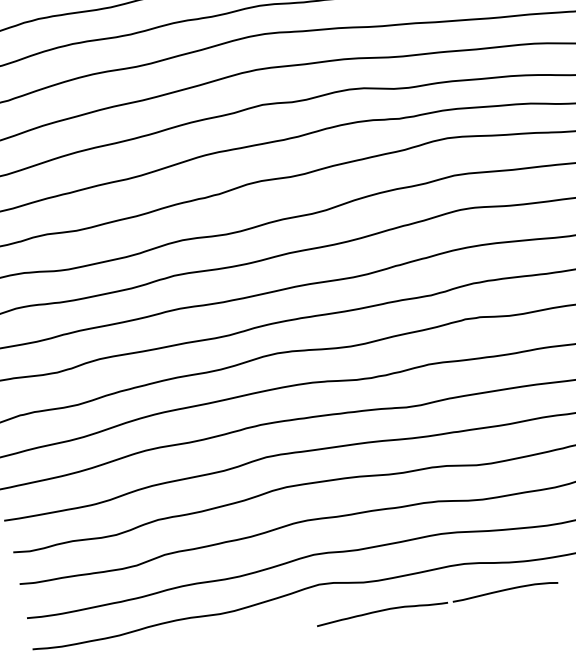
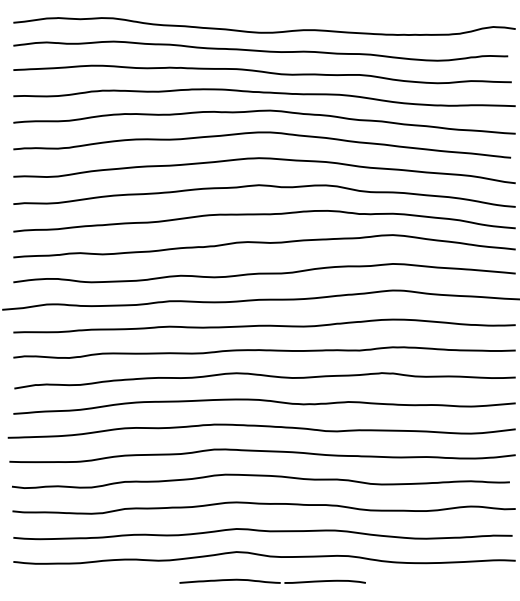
part: (436, 601) -> (272, 580), moved

